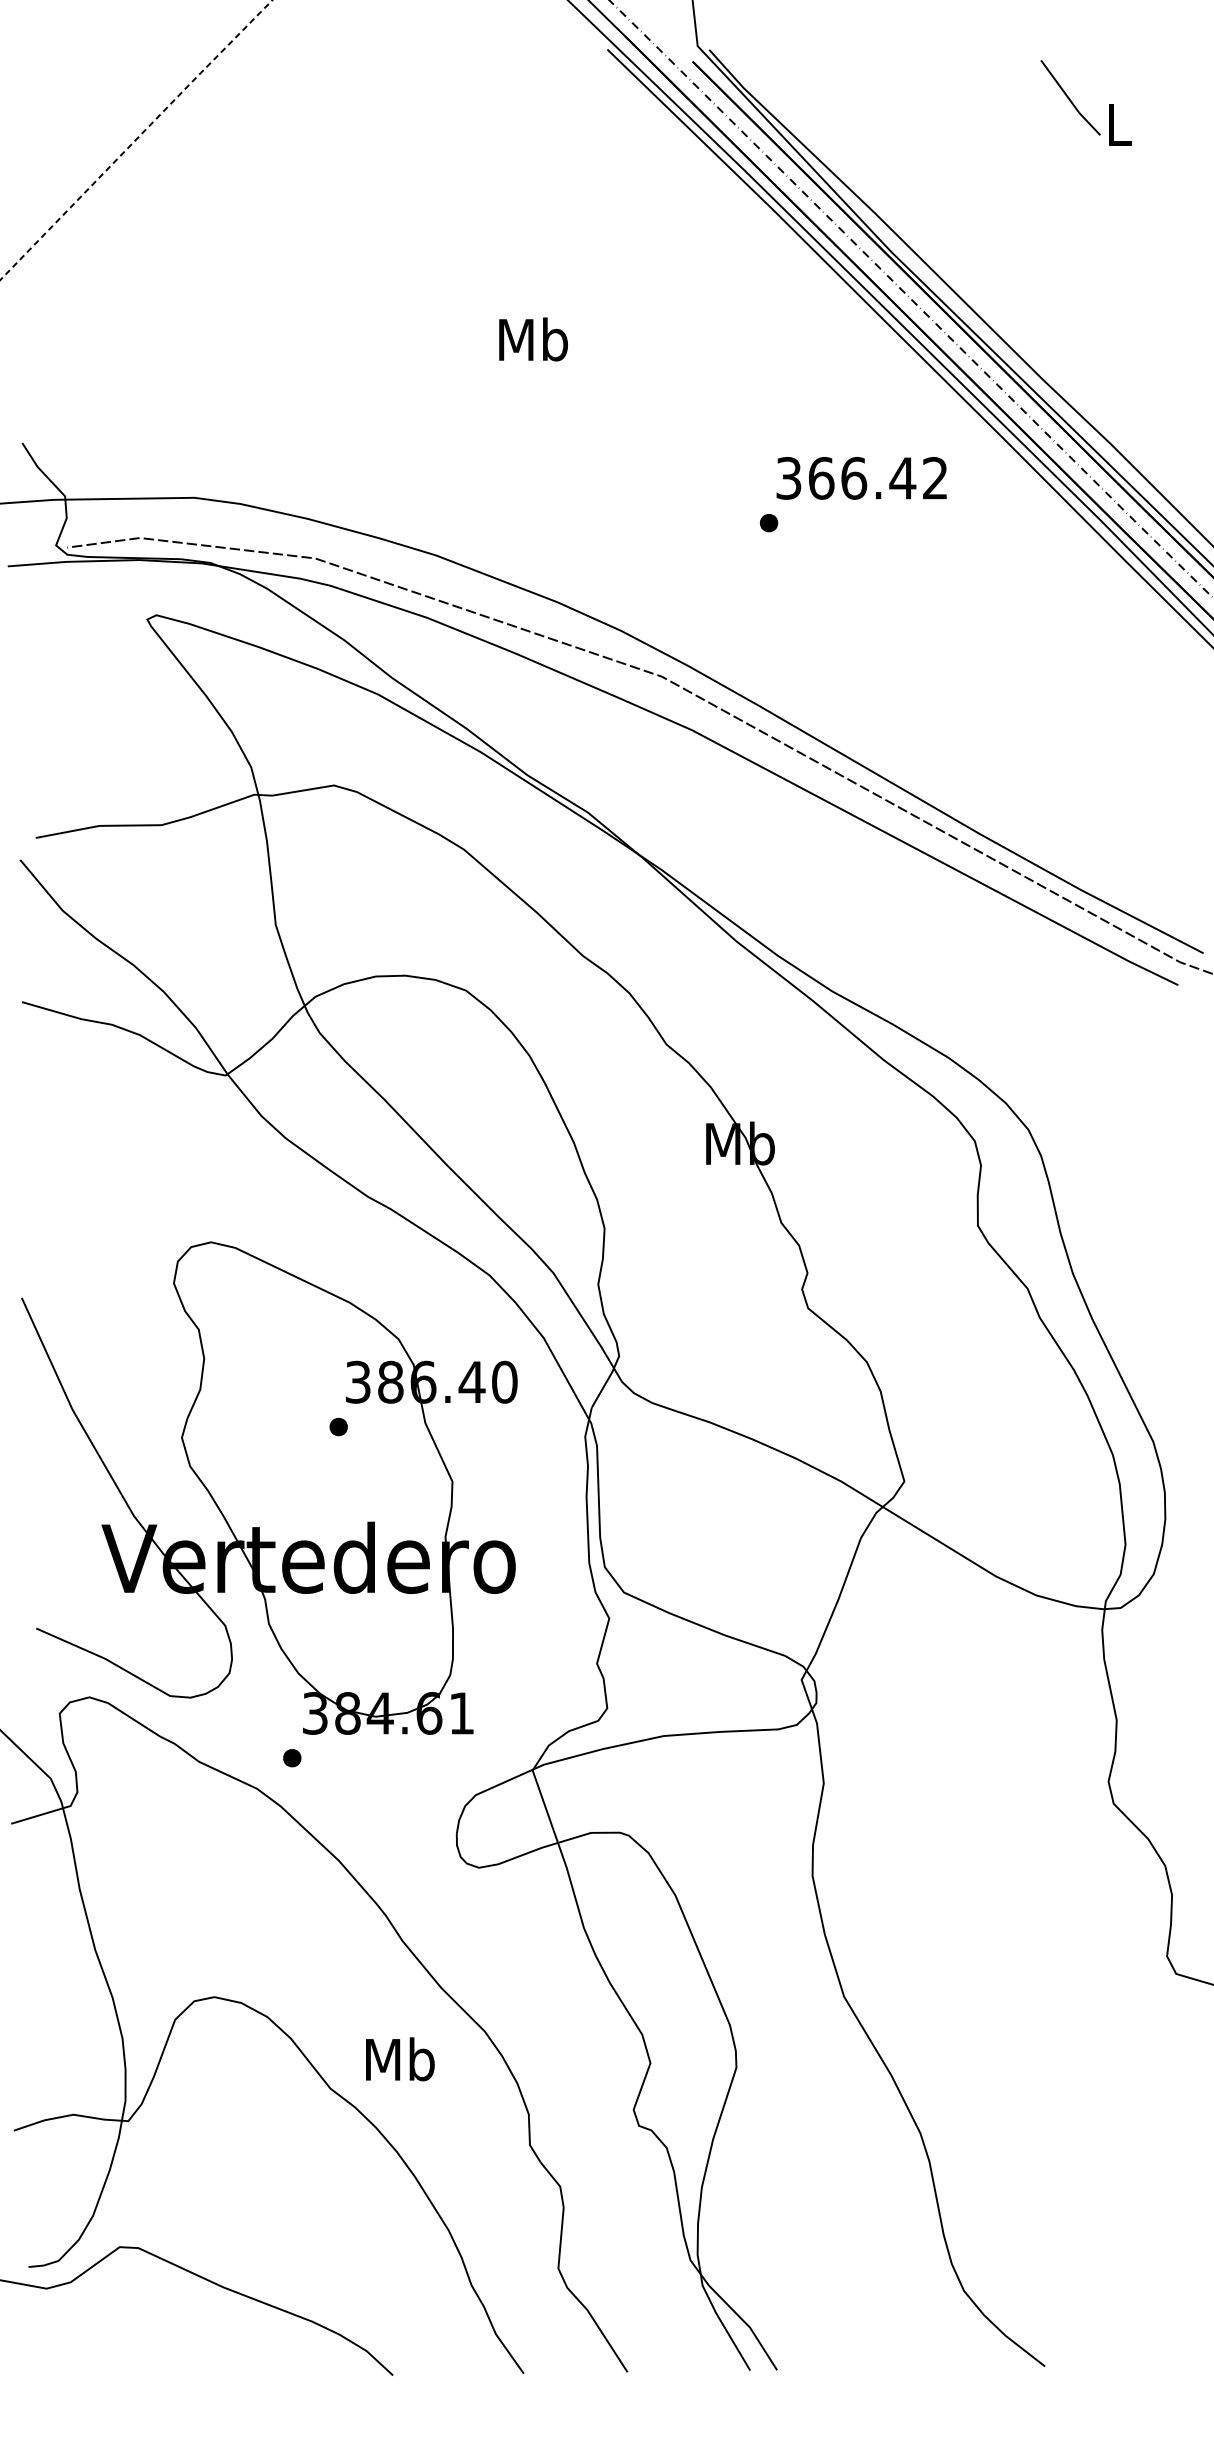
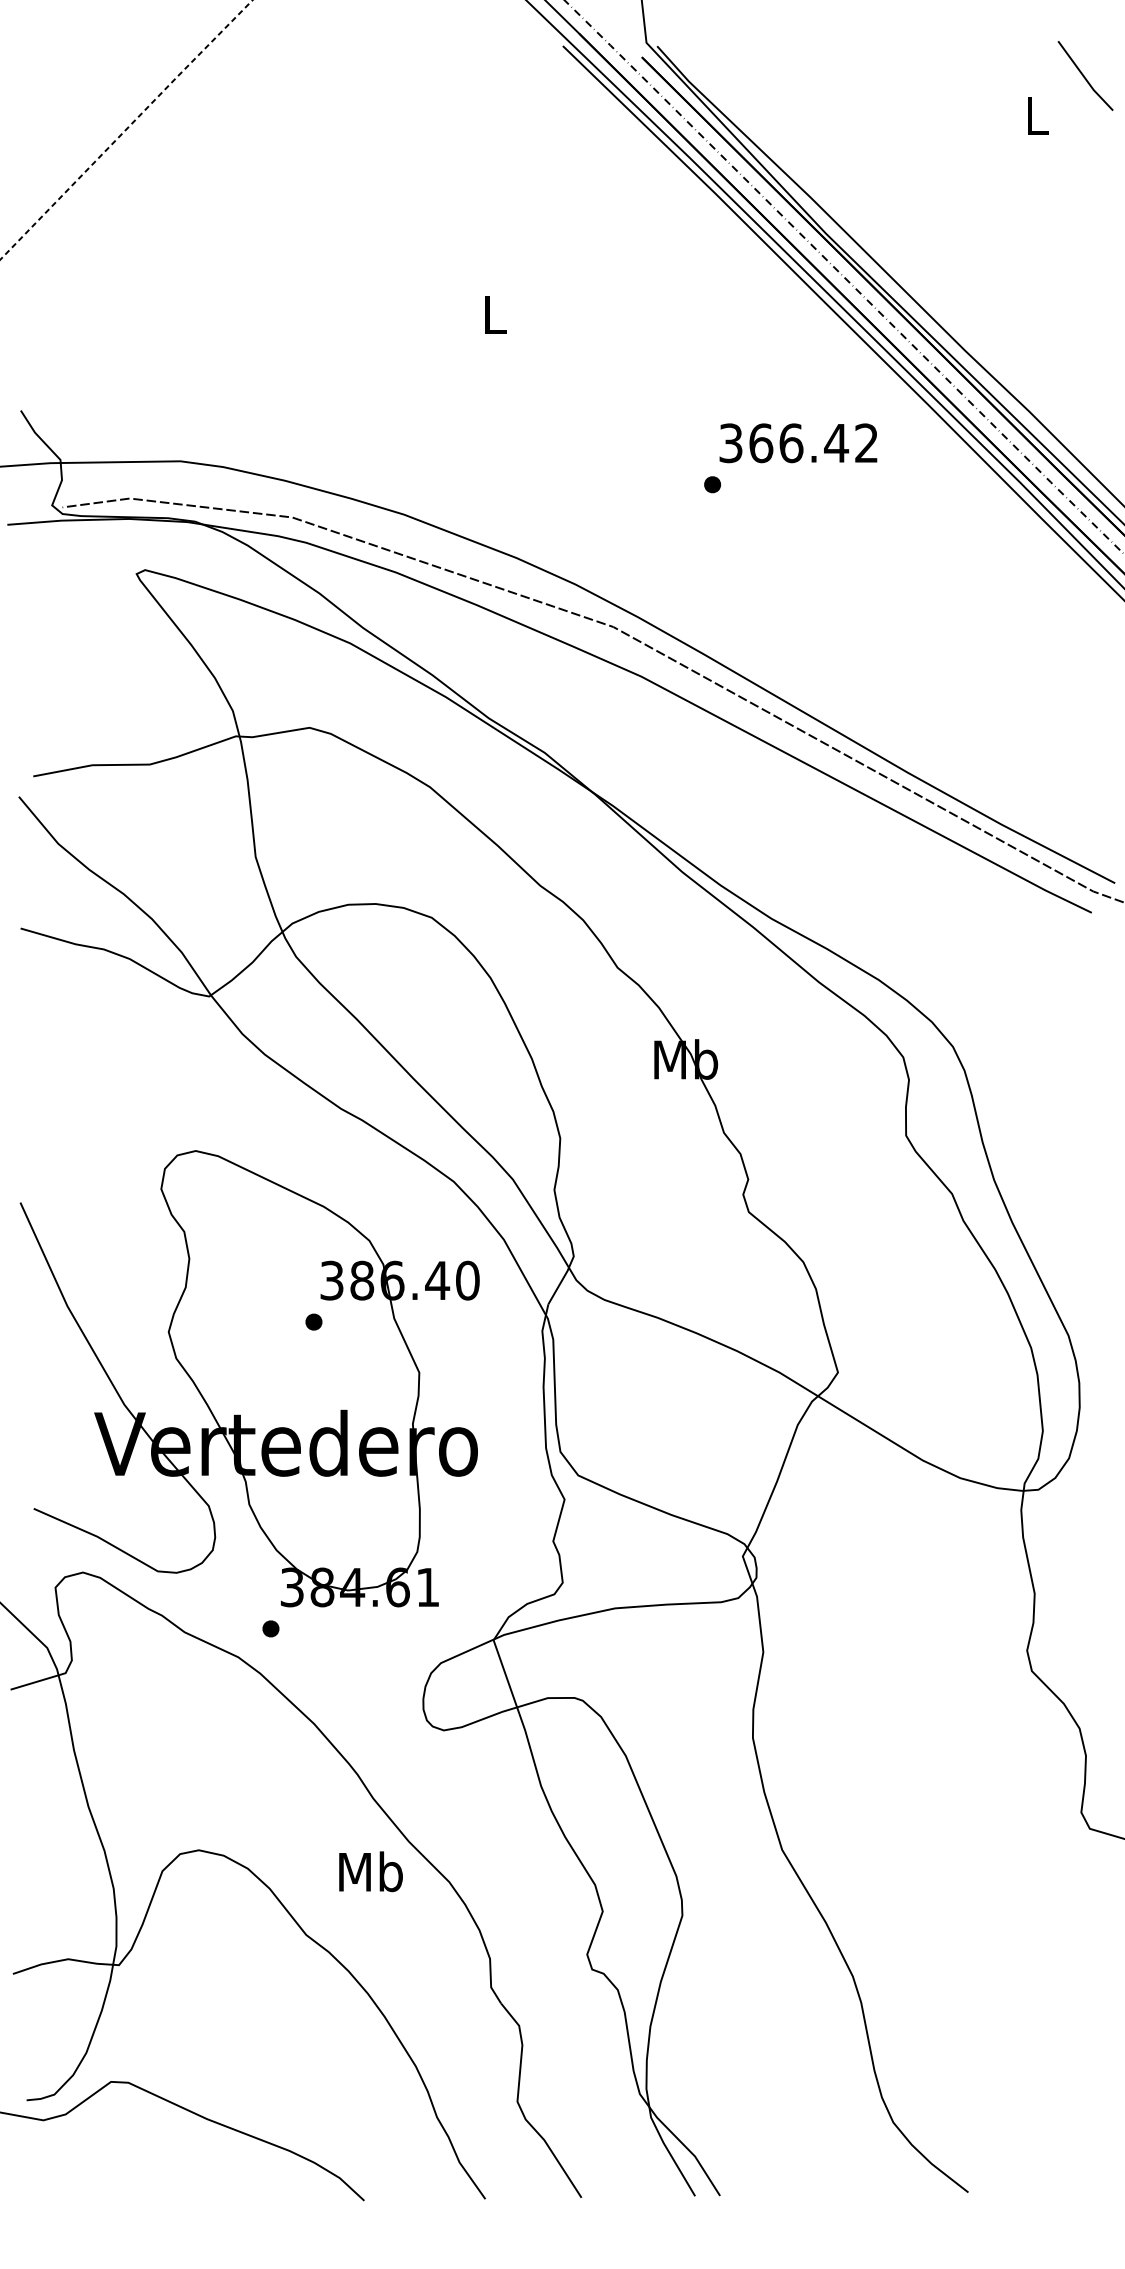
line: (1069, 97) -> (1084, 75), moved
text: (533, 339) -> (494, 314), Mb -> L
text: (400, 2059) -> (371, 1871), moved

